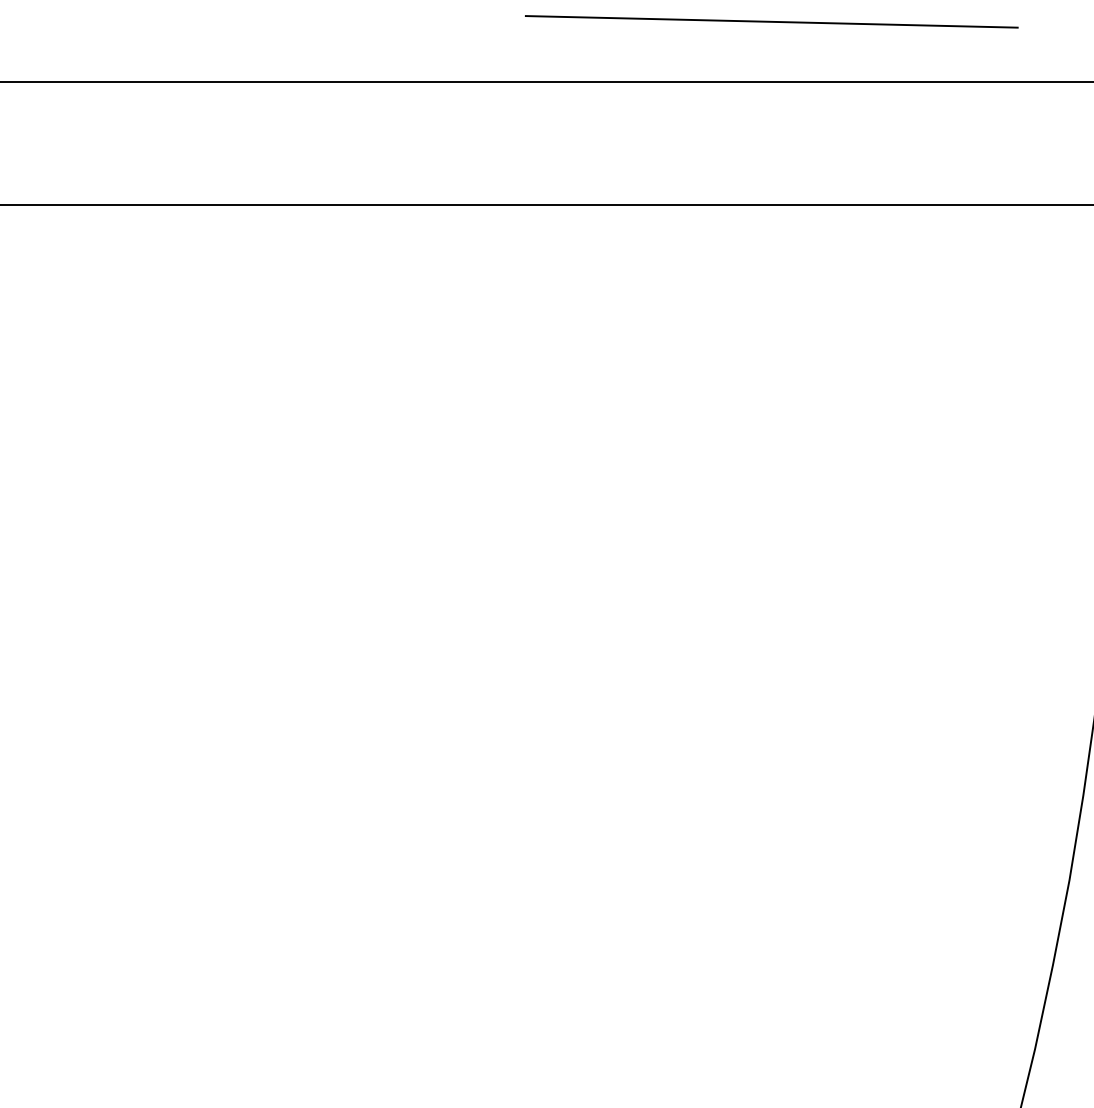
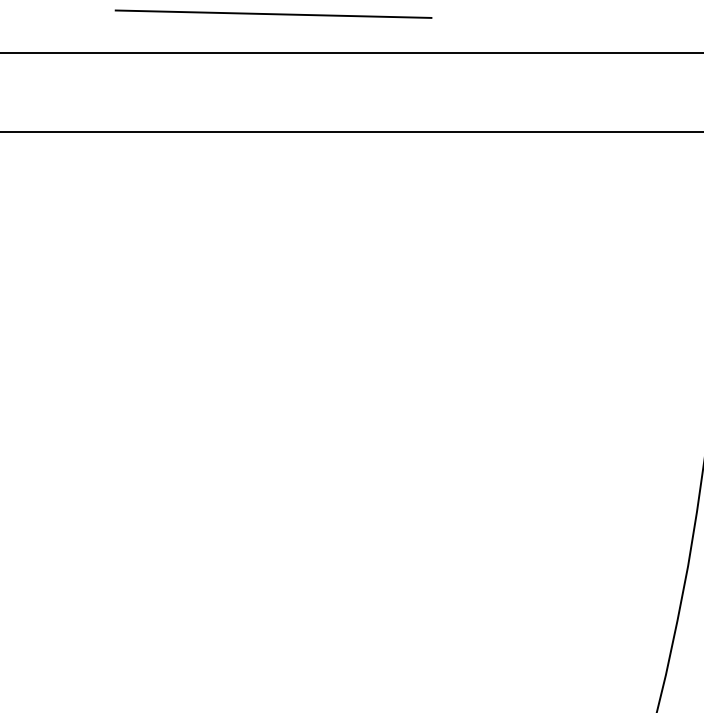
line: (771, 20) -> (273, 13), moved

